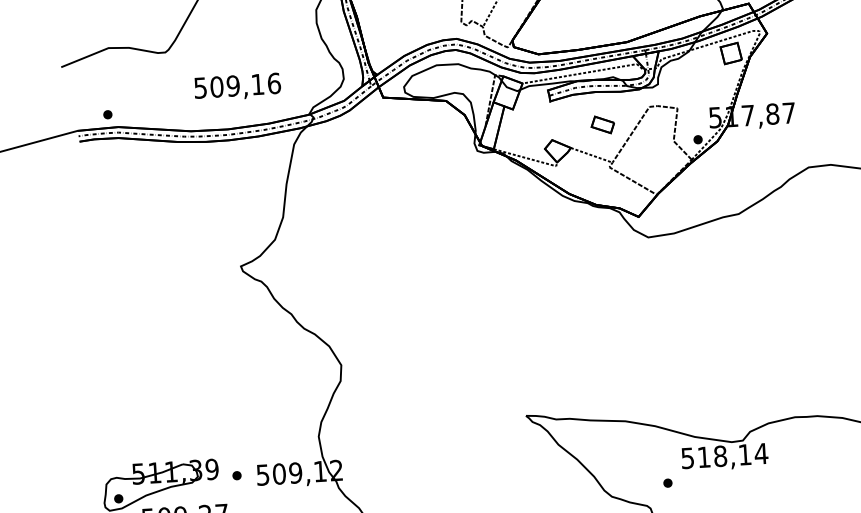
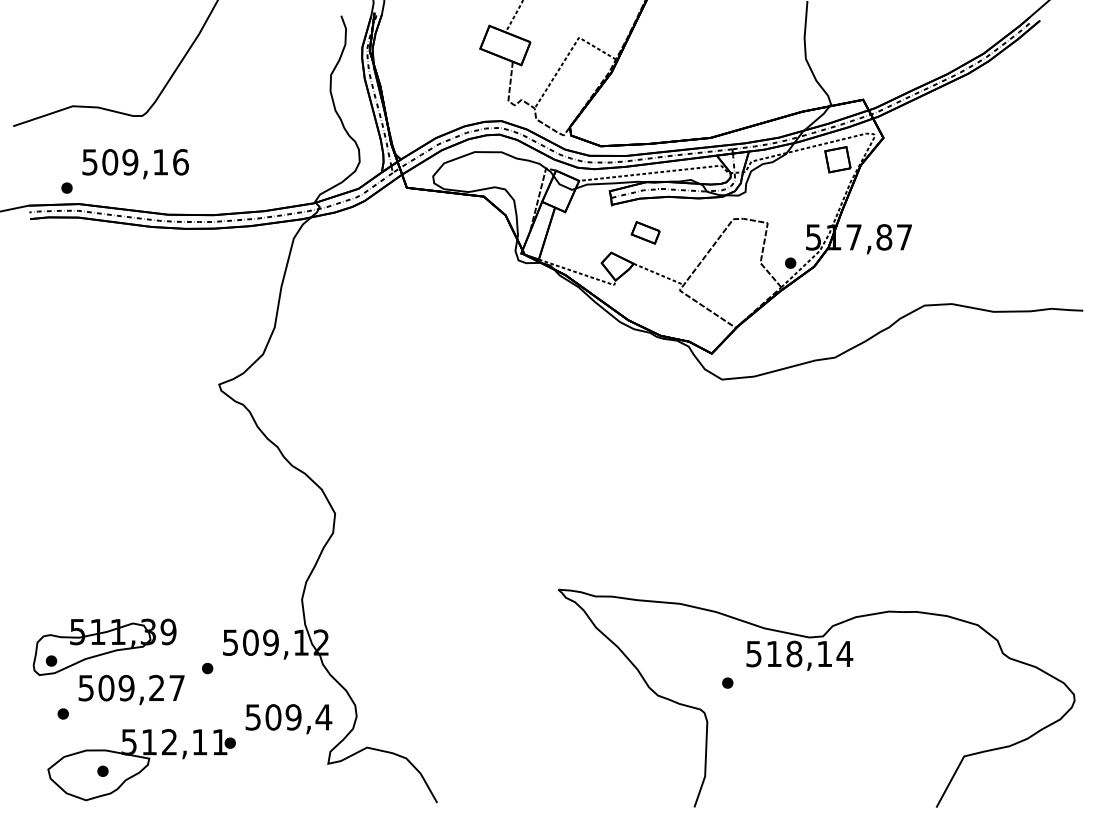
text: (237, 87) -> (135, 164), moved
part: (602, 124) -> (645, 232), moved
part: (236, 475) -> (207, 668), moved

